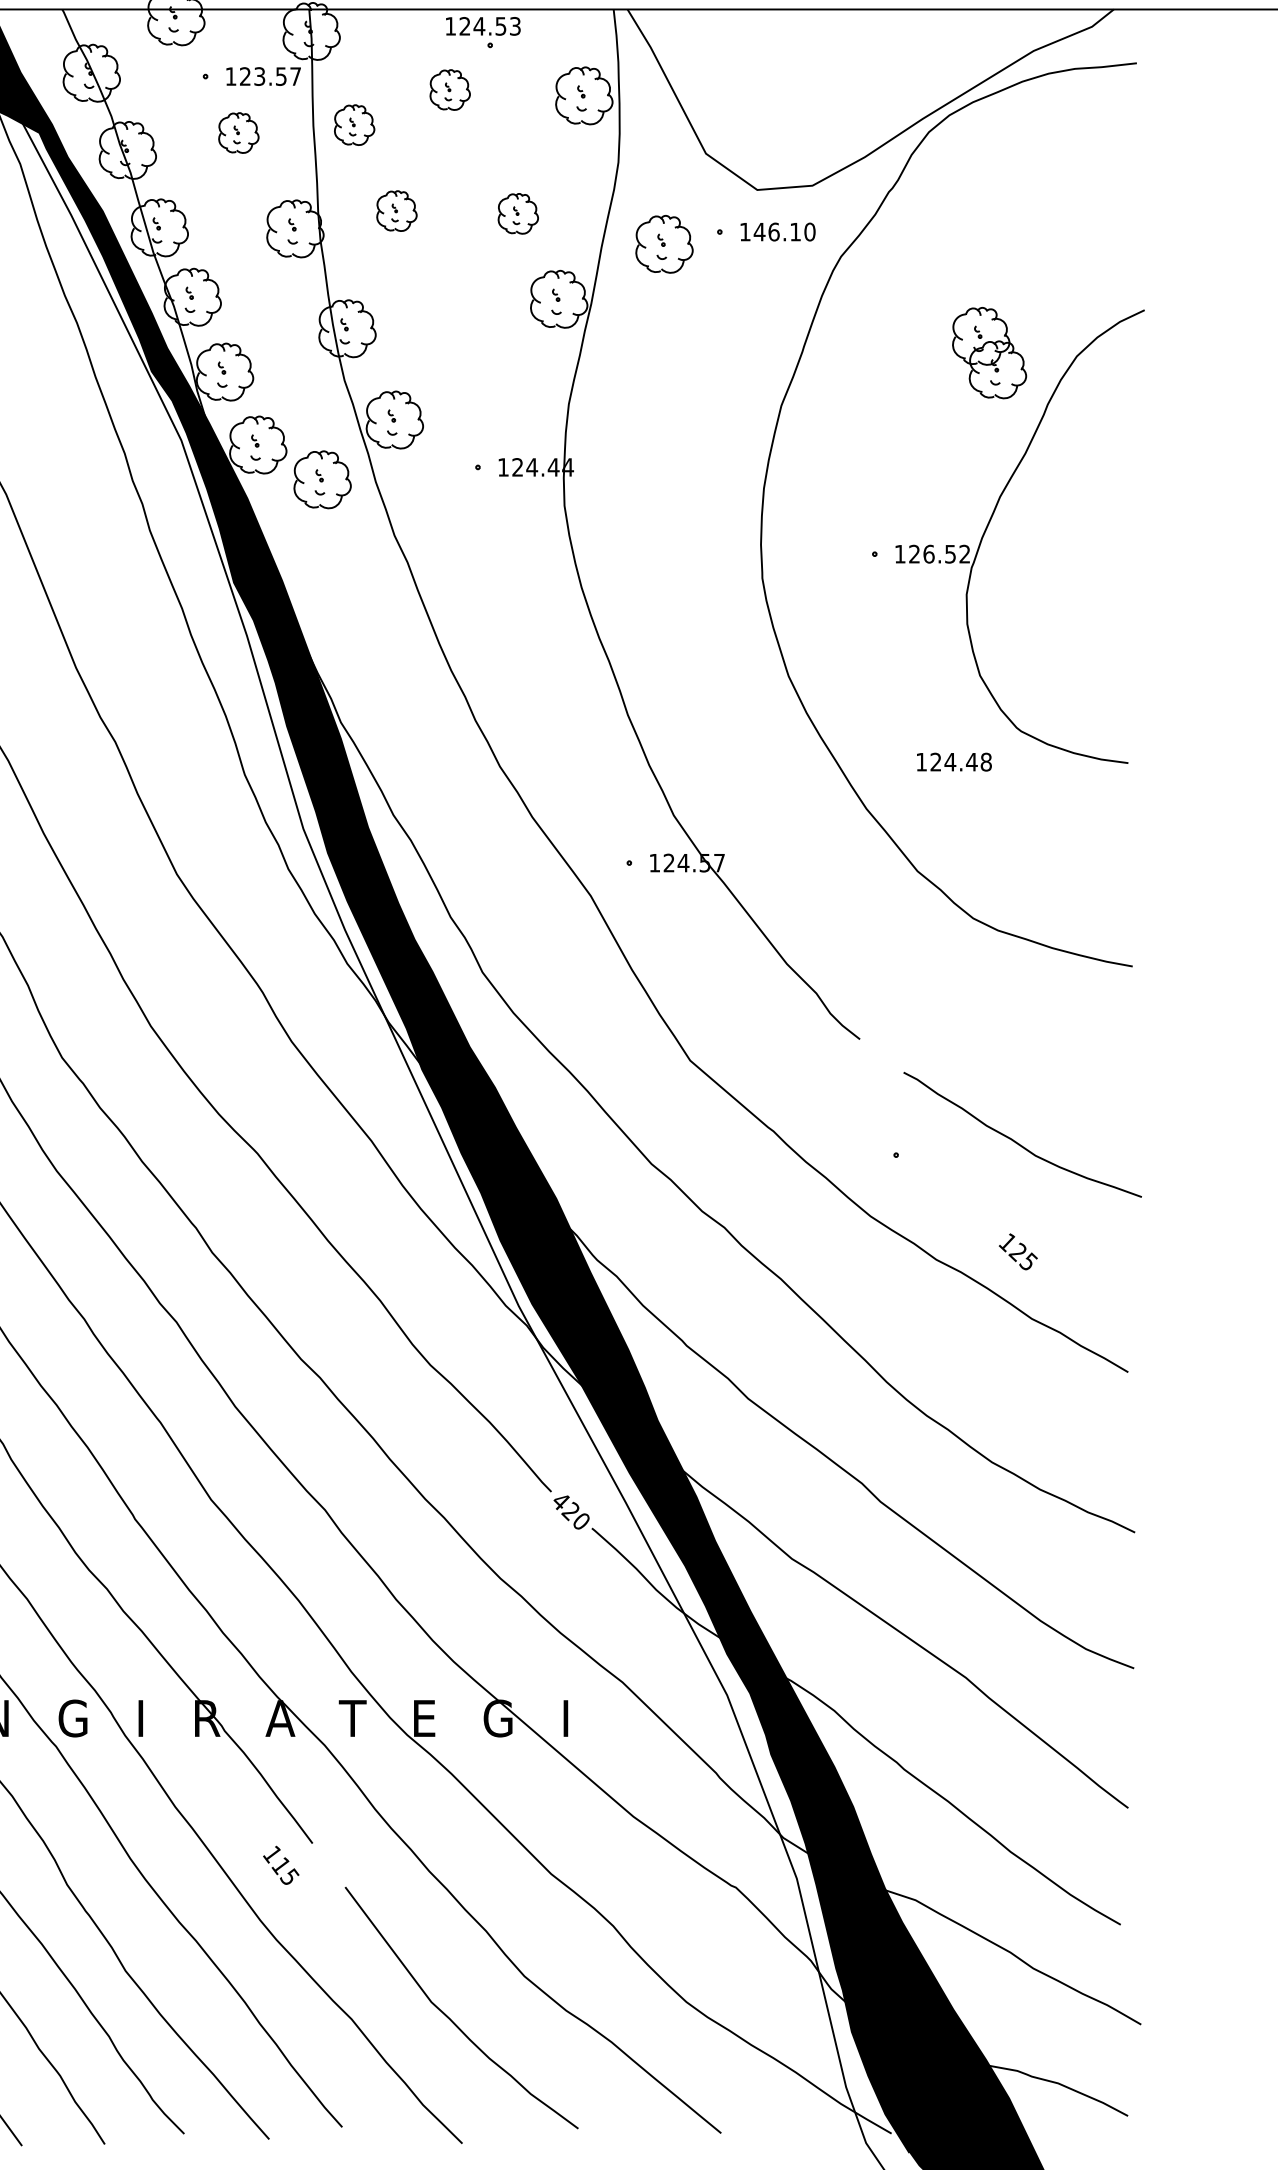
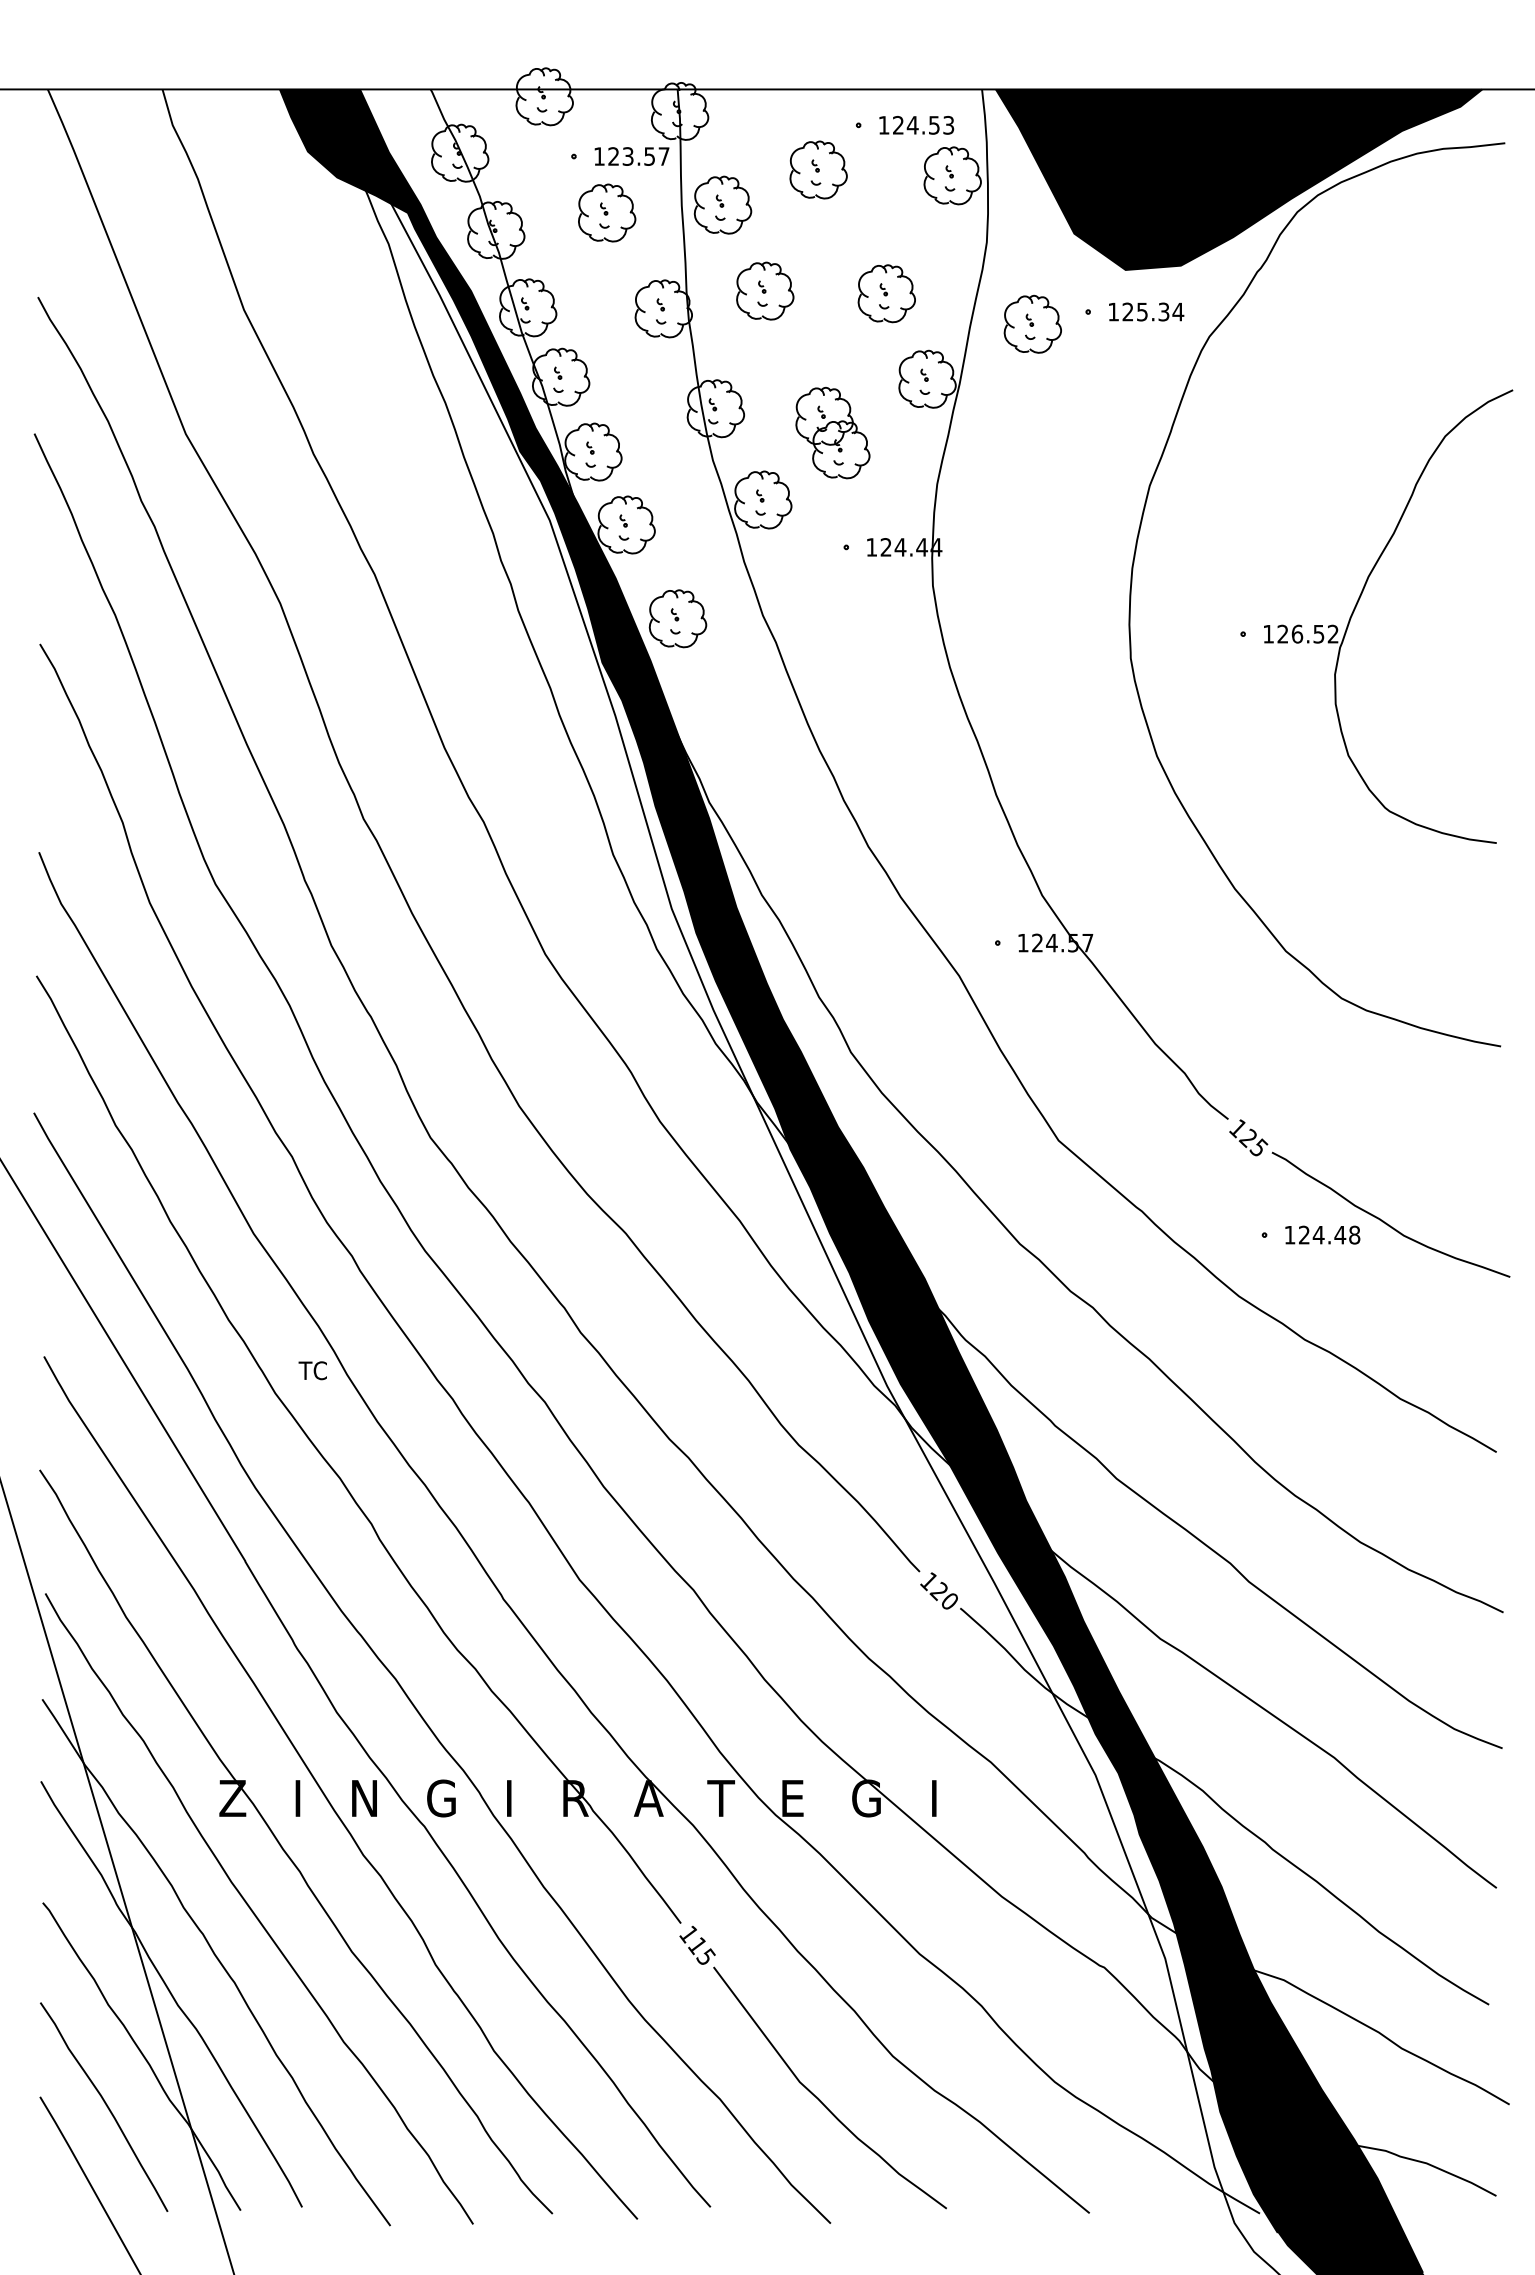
text: (483, 26) -> (916, 125), moved
part: (450, 89) -> (818, 169), size x1.43
fill: (870, 99) -> (1238, 179), added
part: (354, 124) -> (722, 204), size x1.43
part: (239, 132) -> (607, 212), size x1.43
part: (397, 210) -> (765, 290), size x1.43
part: (518, 213) -> (886, 293), size x1.43
text: (785, 231) -> (1153, 311), 146.10 -> 125.34
part: (989, 353) -> (832, 433), moved
part: (322, 479) -> (677, 618), moved
text: (954, 761) -> (1322, 1234), moved
text: (1018, 1251) -> (1248, 1137), moved
text: (561, 1501) -> (929, 1581), 420 -> 120
text: (281, 1864) -> (697, 1944), moved

